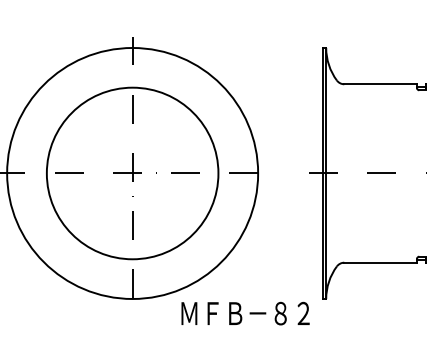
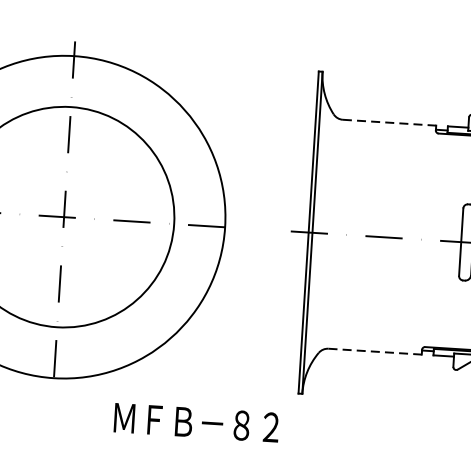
line: (381, 84) -> (390, 123), solid -> dashed
line: (381, 262) -> (376, 351), solid -> dashed
text: (245, 313) -> (196, 422), moved

